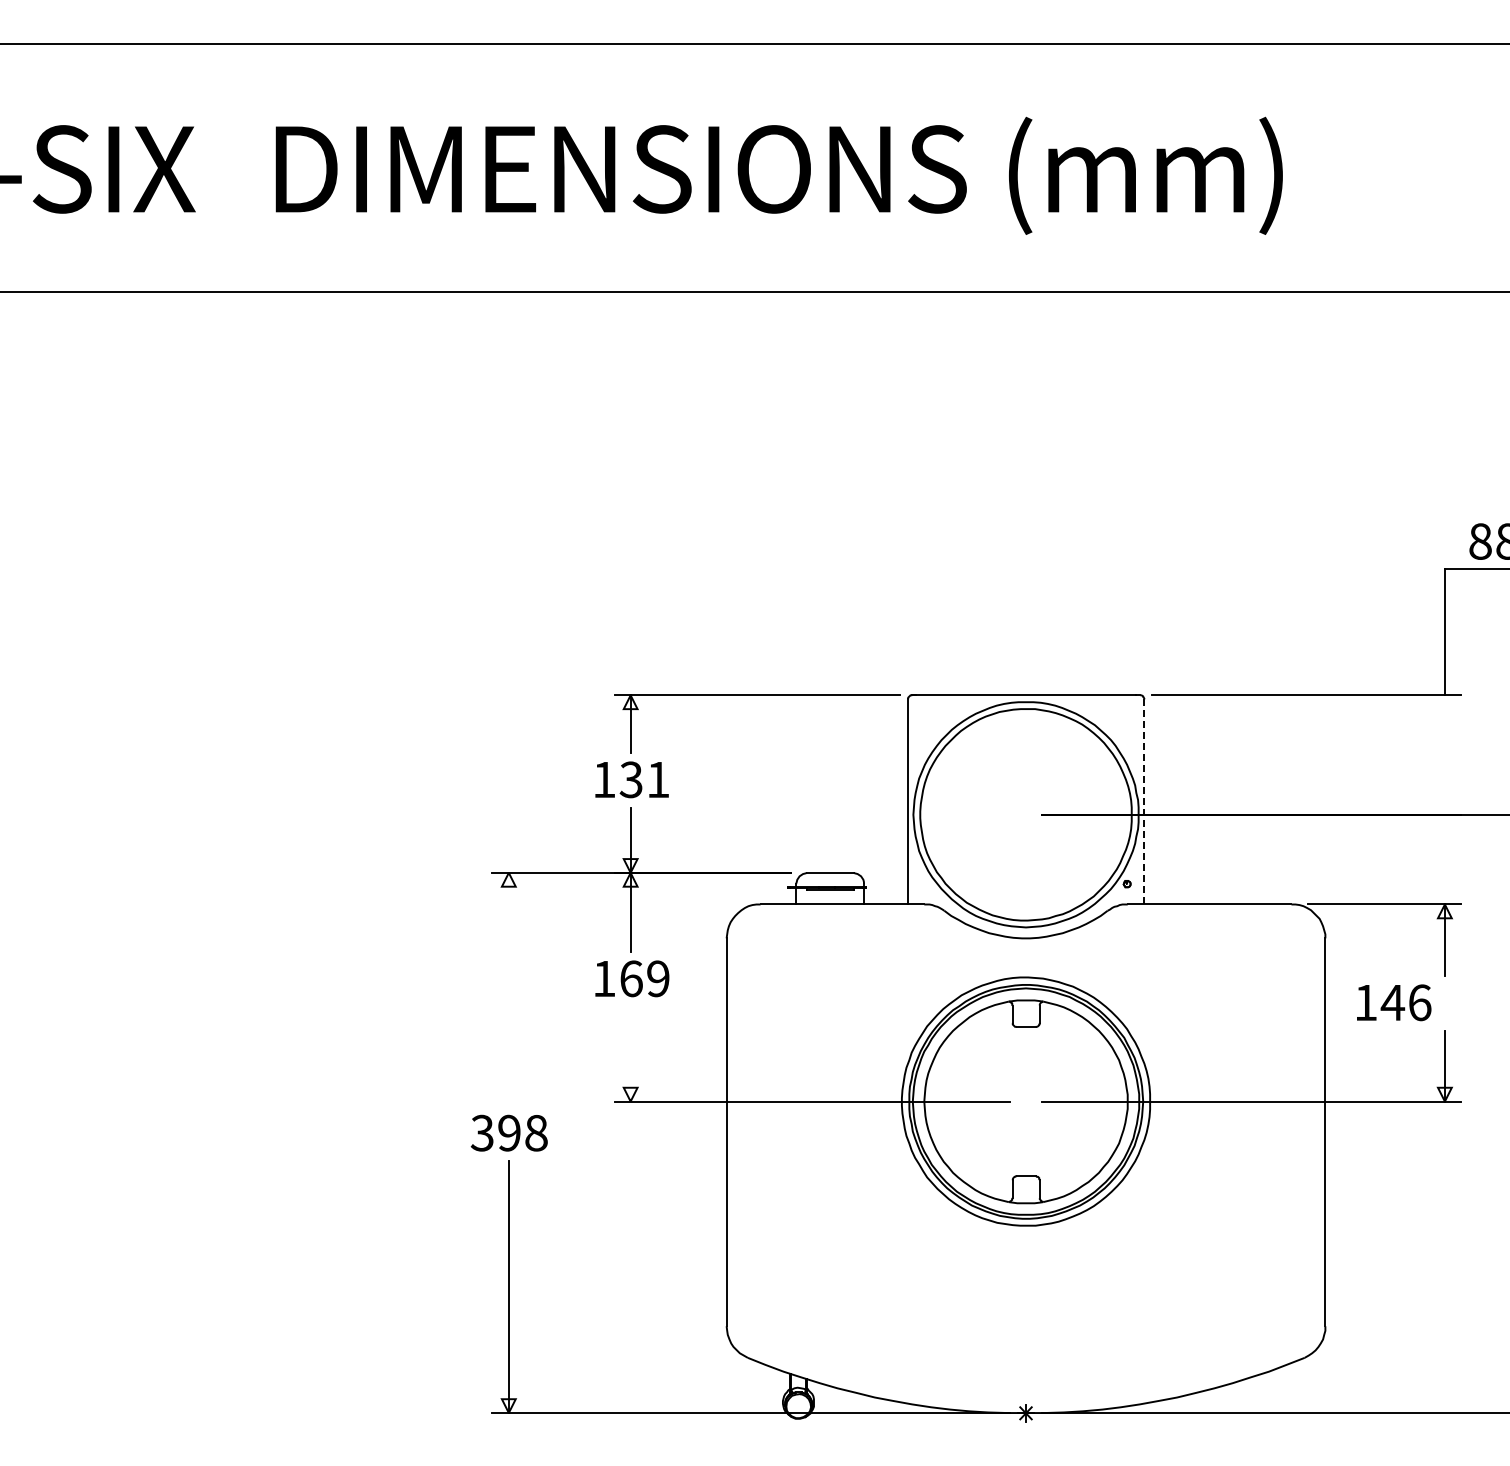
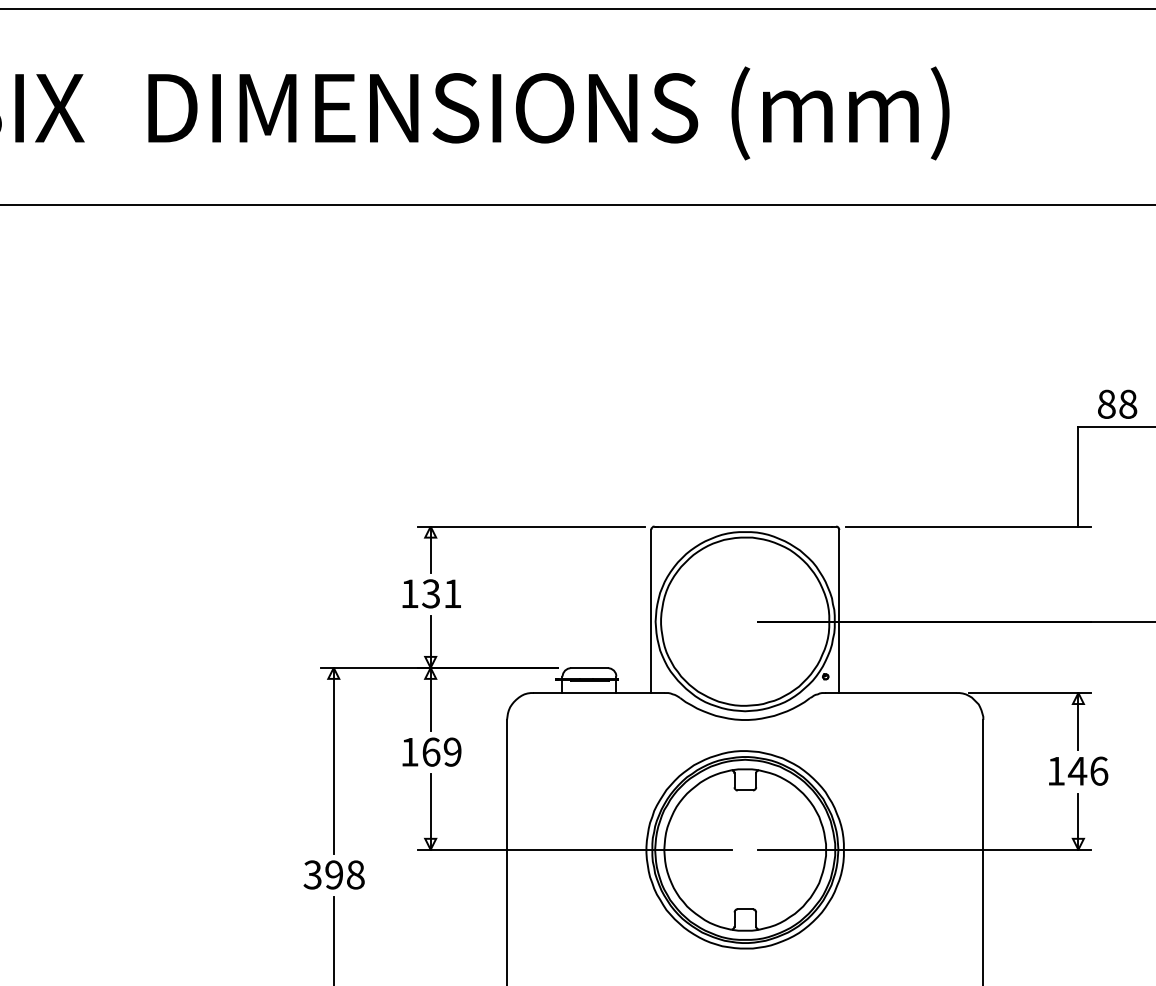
line: (1144, 801) -> (839, 611), dashed -> solid
line: (508, 989) -> (333, 760), added
text: (1394, 1002) -> (1078, 770), moved
line: (630, 1053) -> (430, 811), added

